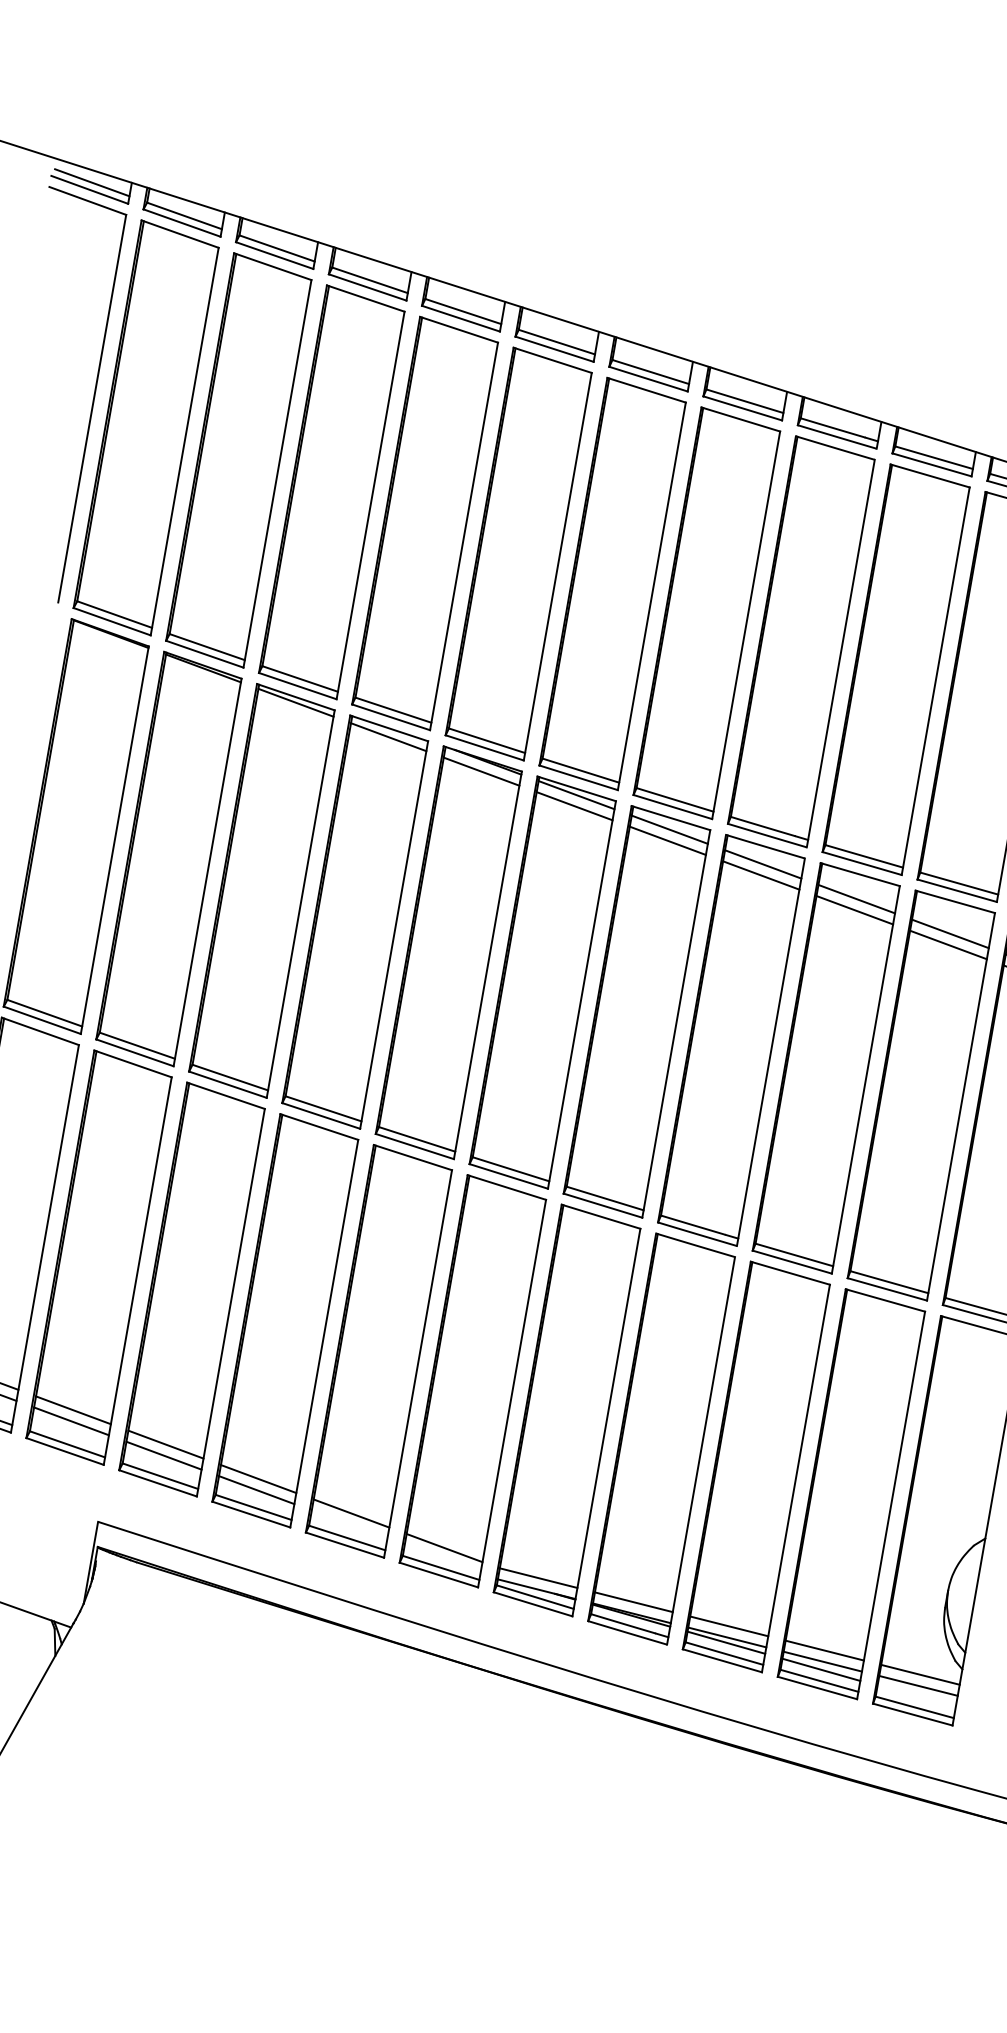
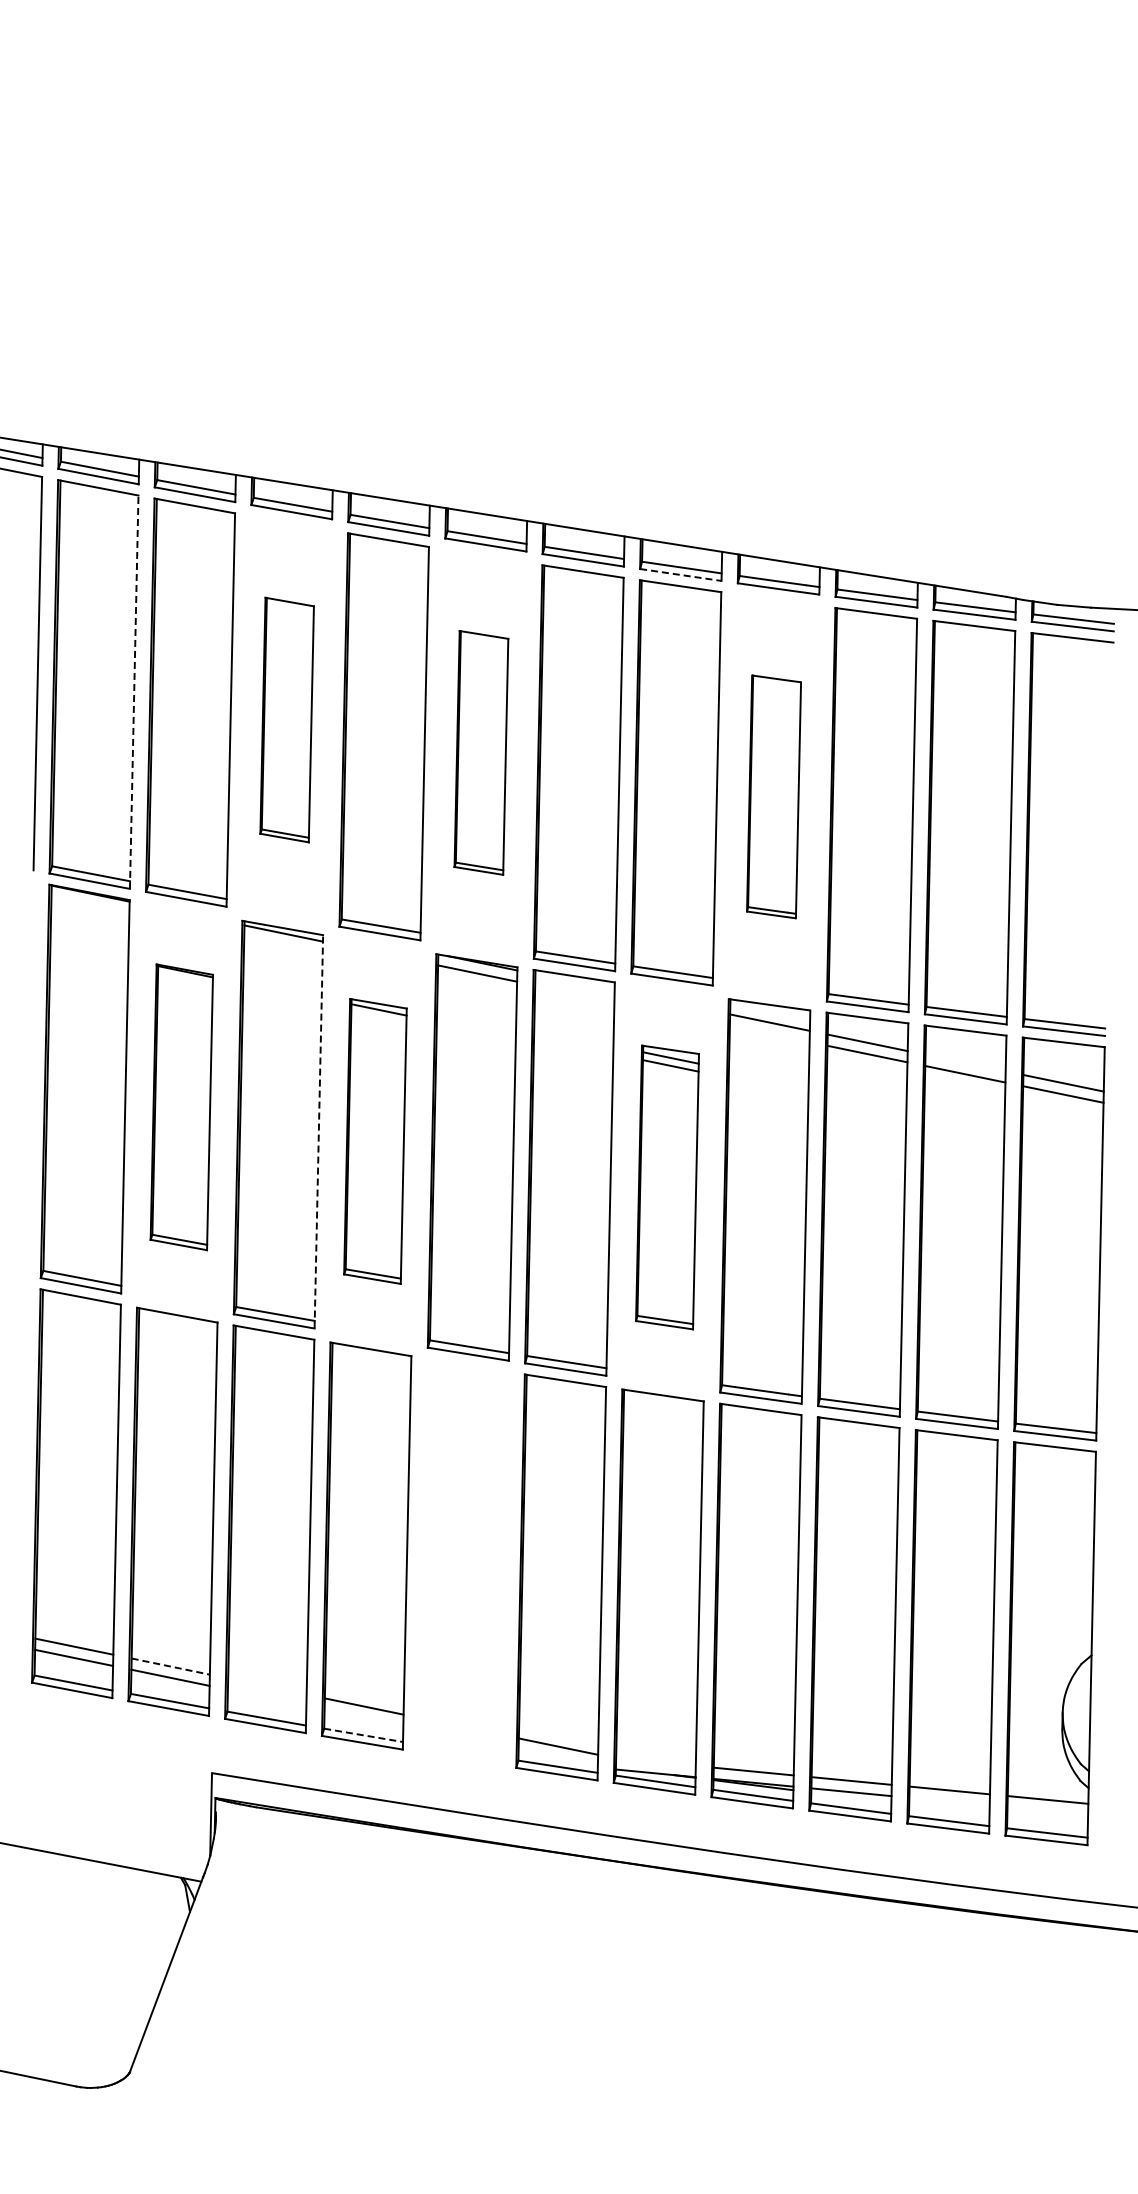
line: (743, 409) -> (681, 575), solid -> dashed
line: (184, 441) -> (134, 692), solid -> dashed
part: (331, 491) -> (286, 719), size x0.6
part: (518, 553) -> (481, 752), size x0.6
part: (800, 641) -> (773, 796), size x0.6
line: (576, 795) -> (574, 982), removed
line: (574, 806) -> (574, 993), removed
part: (168, 859) -> (181, 1107), size x0.7
line: (761, 875) -> (769, 1033), removed
line: (300, 903) -> (318, 1131), solid -> dashed
part: (355, 922) -> (375, 1141), size x0.7
line: (950, 933) -> (965, 1062), removed
part: (636, 1011) -> (667, 1187), size x0.7
part: (378, 1350) -> (463, 1561), removed
line: (73, 1410) -> (170, 1666), solid -> dashed
line: (166, 1444) -> (267, 1686), removed
line: (163, 1455) -> (266, 1697), removed
line: (256, 1489) -> (363, 1717), removed
line: (253, 1507) -> (363, 1735), solid -> dashed
line: (538, 1577) -> (655, 1761), removed
line: (726, 1642) -> (851, 1797), removed
line: (822, 1661) -> (949, 1801), removed
line: (821, 1669) -> (949, 1809), removed
line: (918, 1686) -> (1047, 1811), removed

